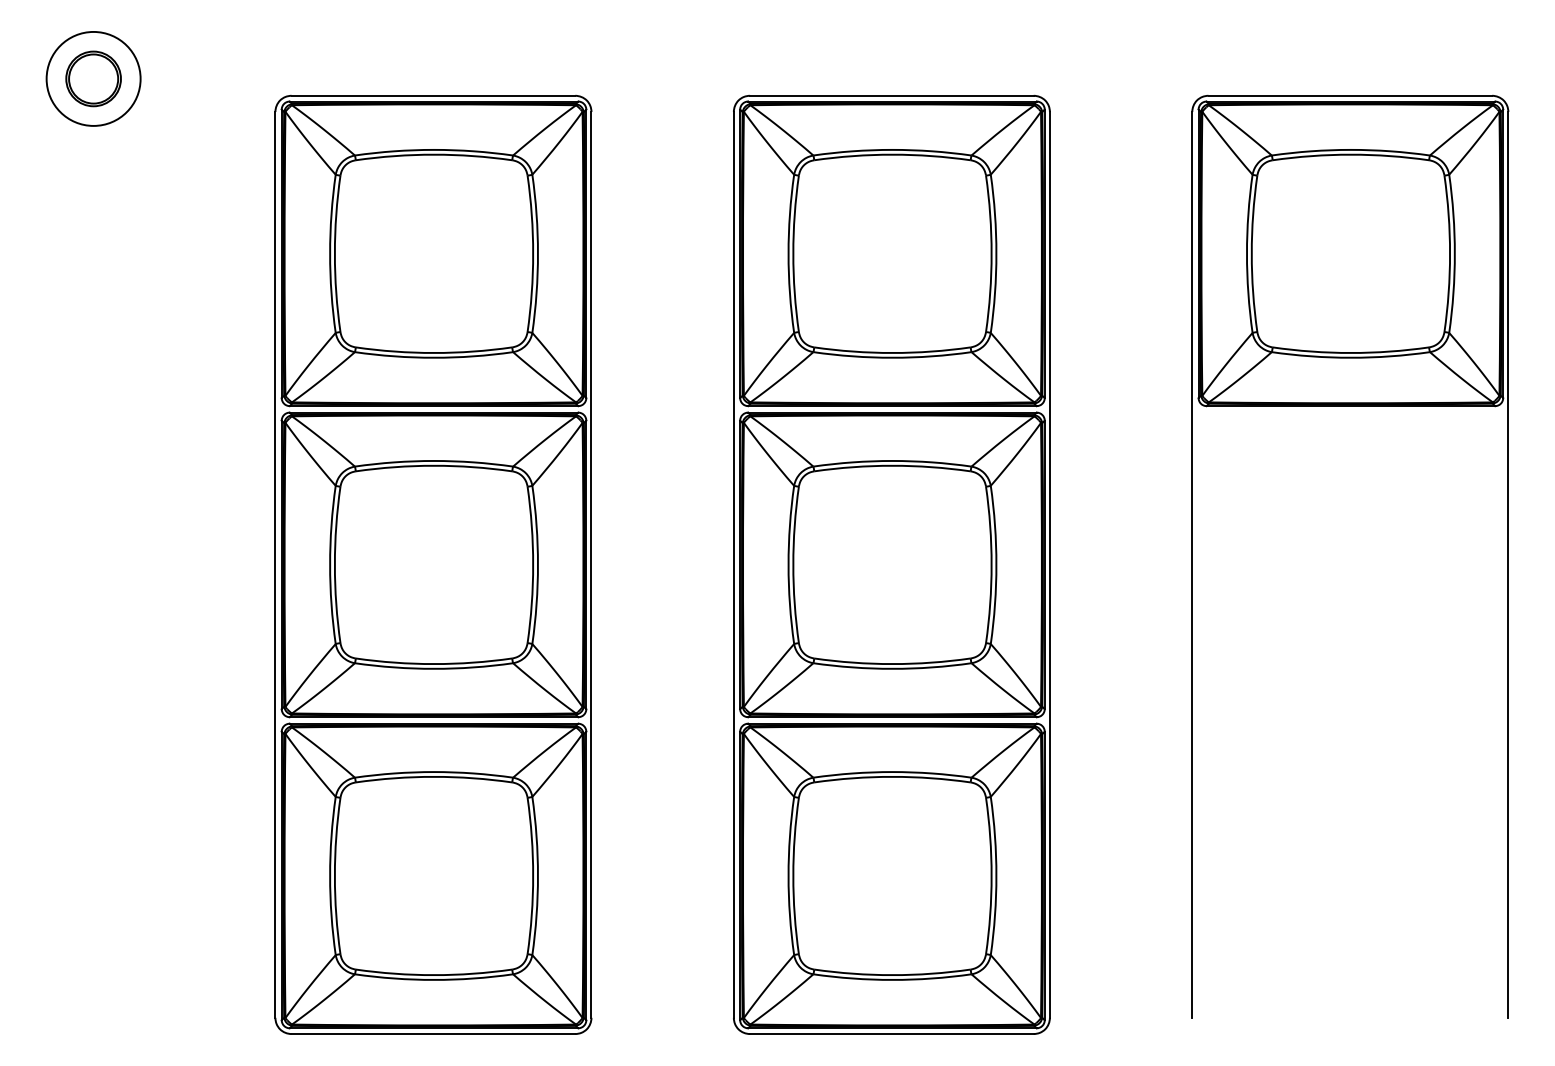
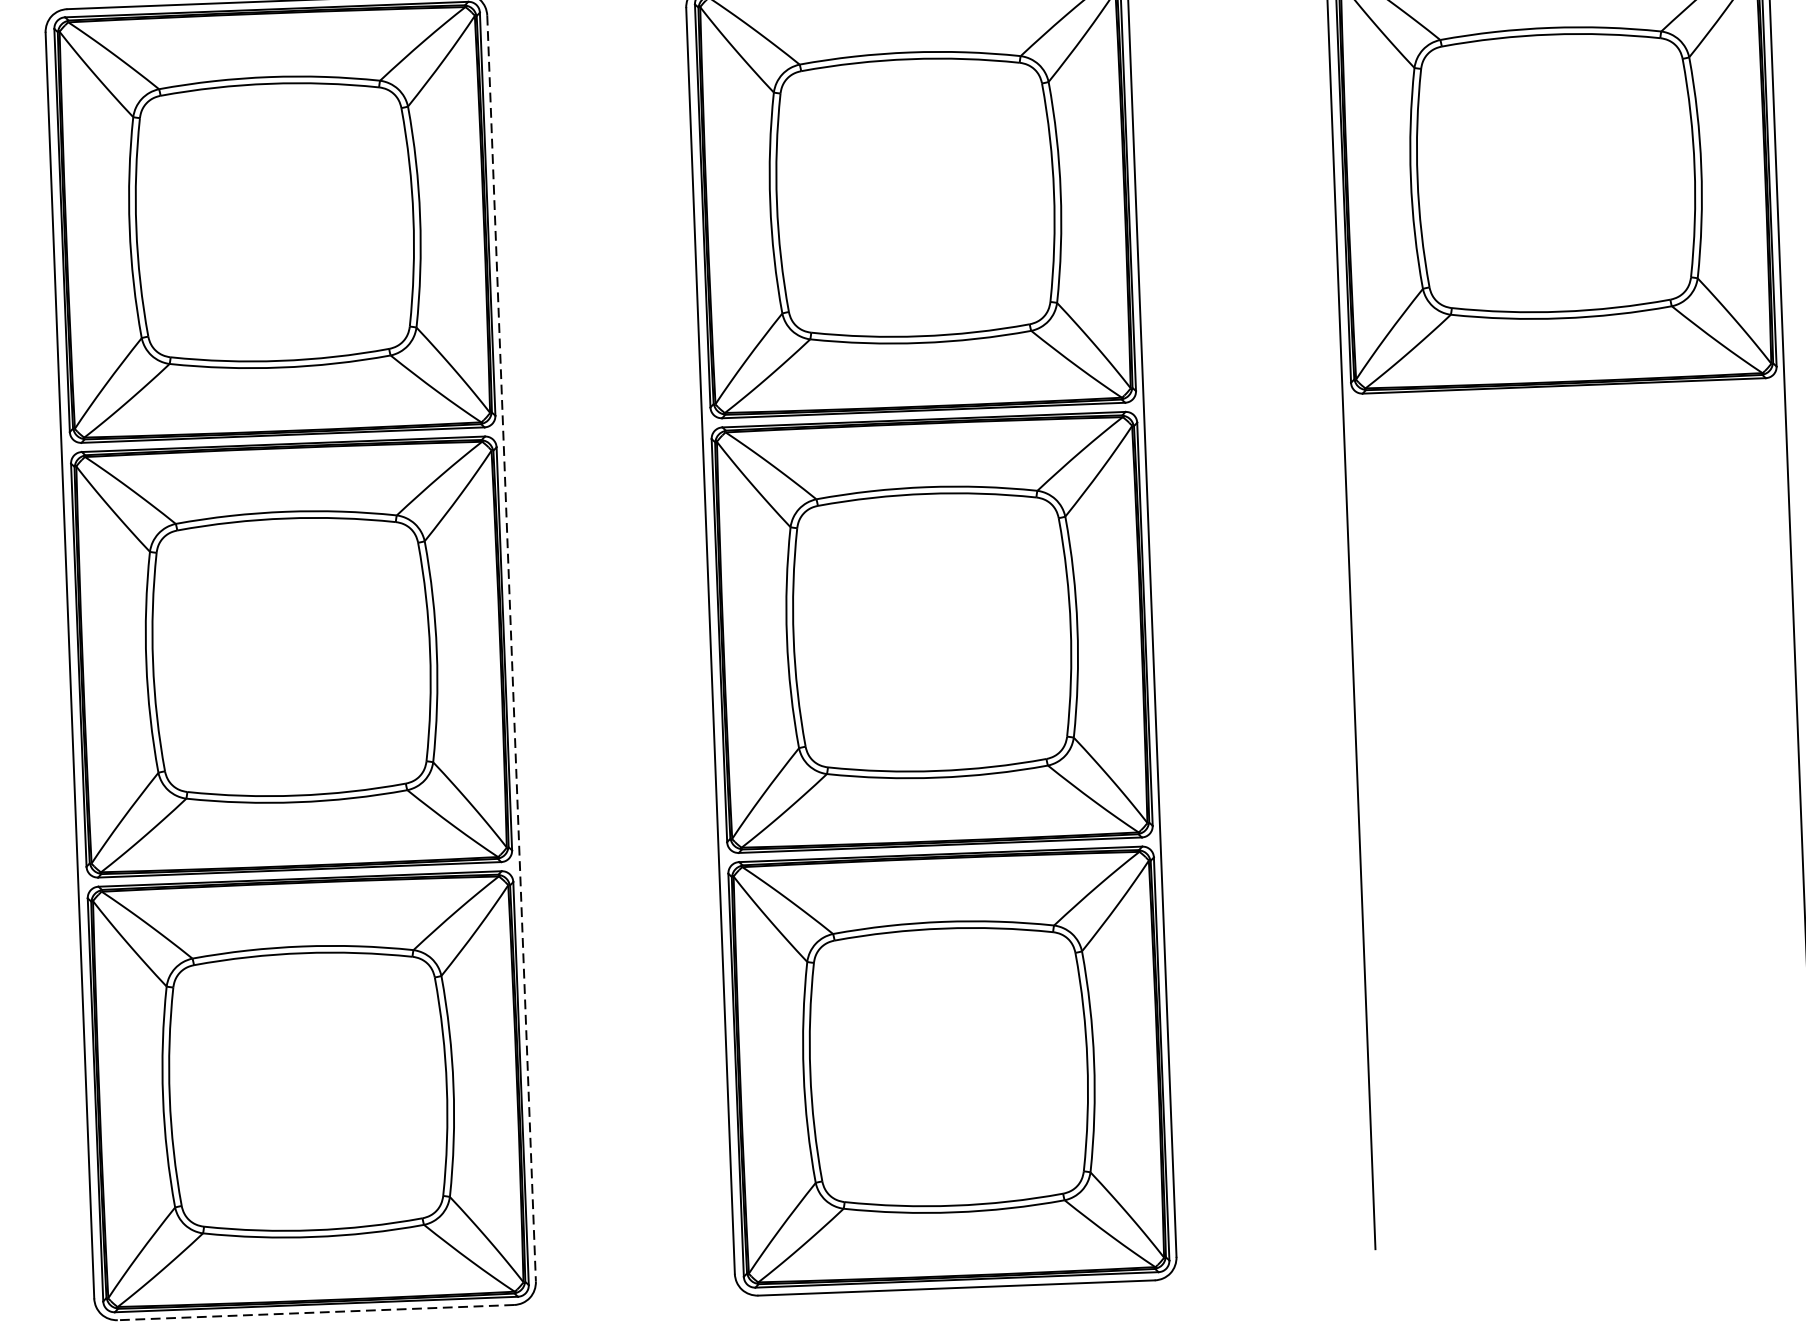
line: (591, 564) -> (511, 648), solid -> dashed
line: (433, 1034) -> (316, 1313), solid -> dashed

